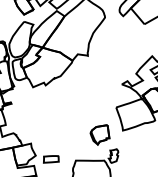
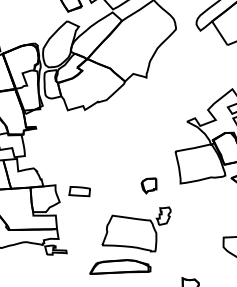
part: (99, 135) -> (148, 185), size x0.6
part: (51, 159) -> (79, 191), moved

